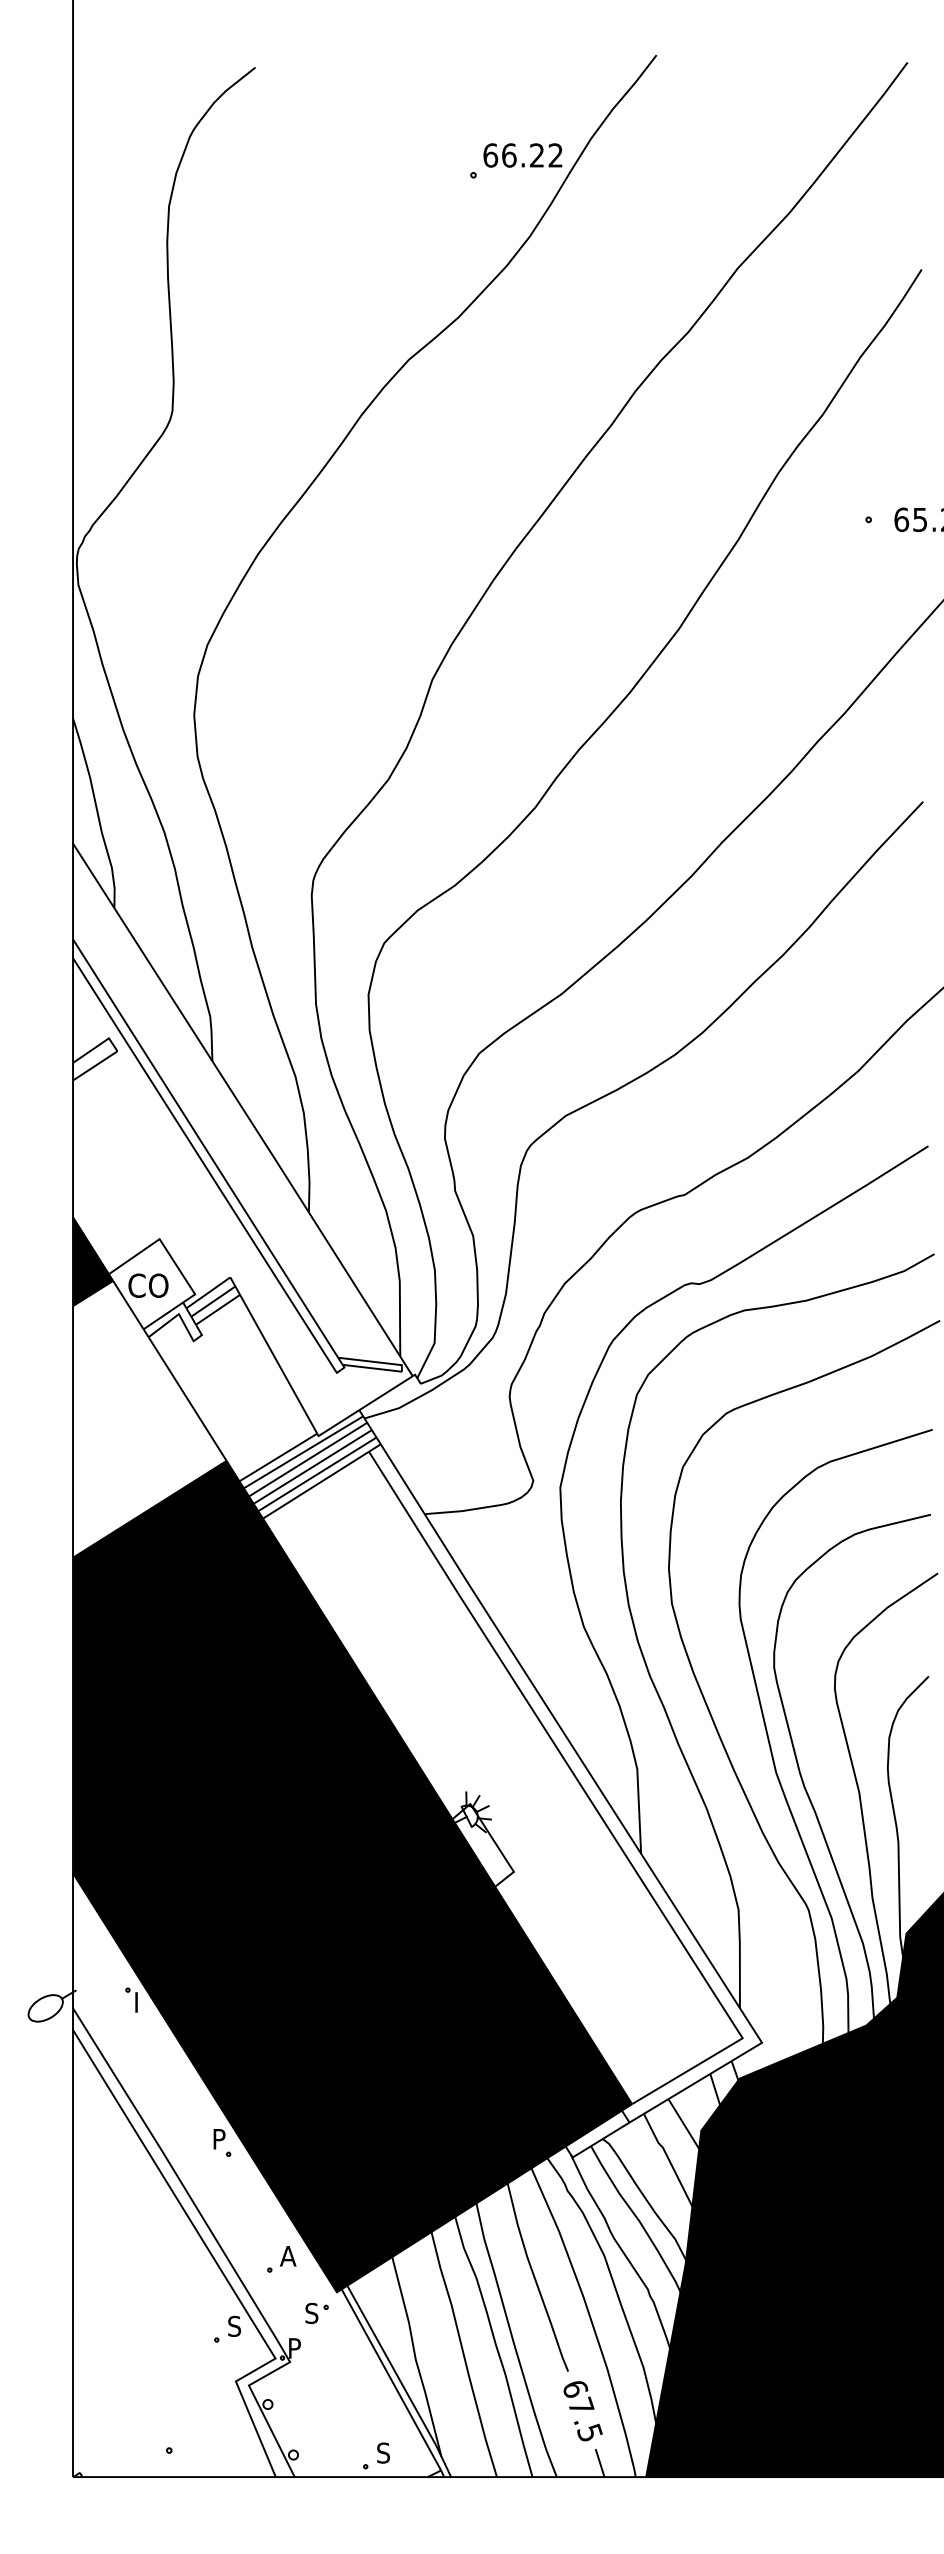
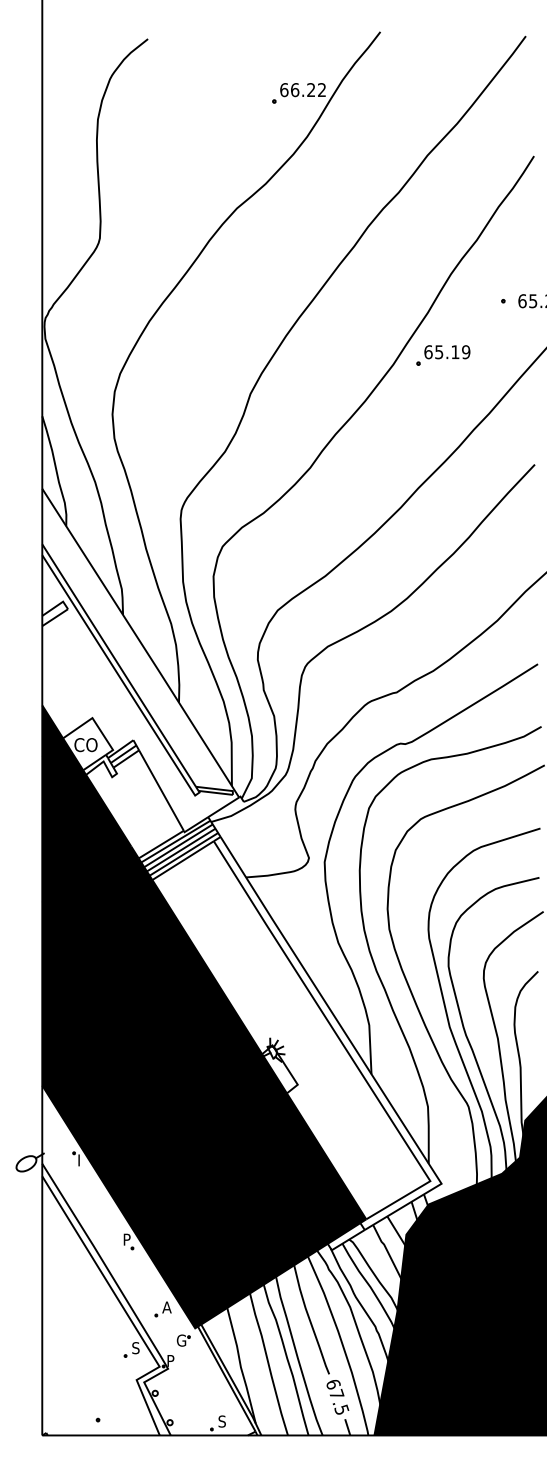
part: (765, 613) -> (443, 355), added
fill: (149, 1419) -> (86, 822), added
text: (313, 2313) -> (181, 1340), S -> G

